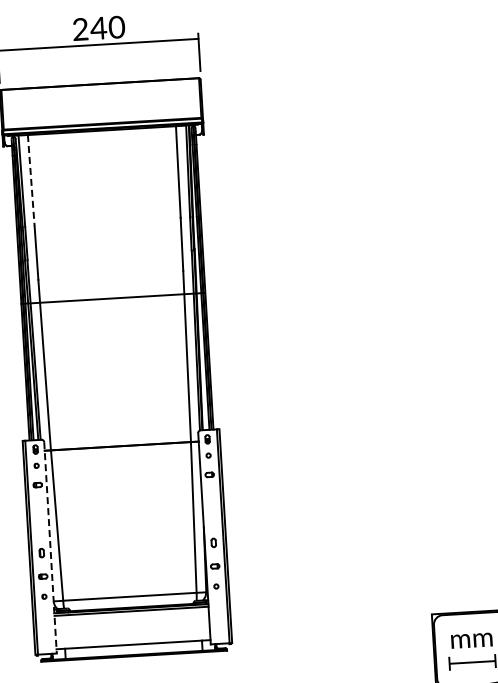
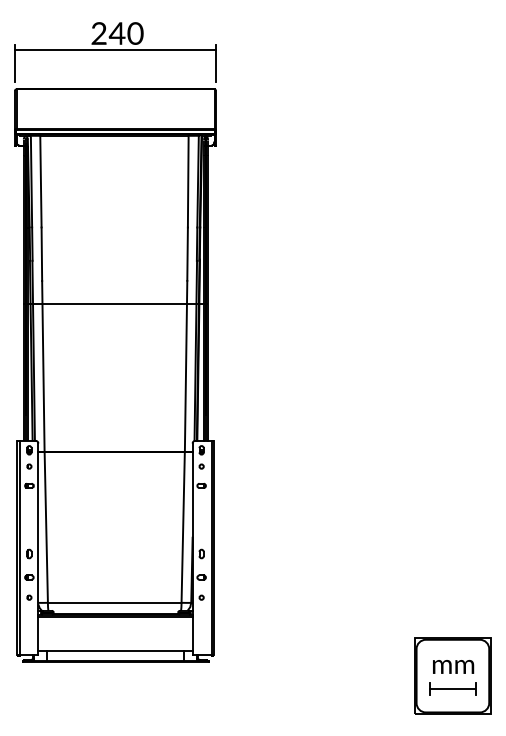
line: (30, 180) -> (40, 181), dashed -> solid
line: (50, 548) -> (38, 549), dashed -> solid

